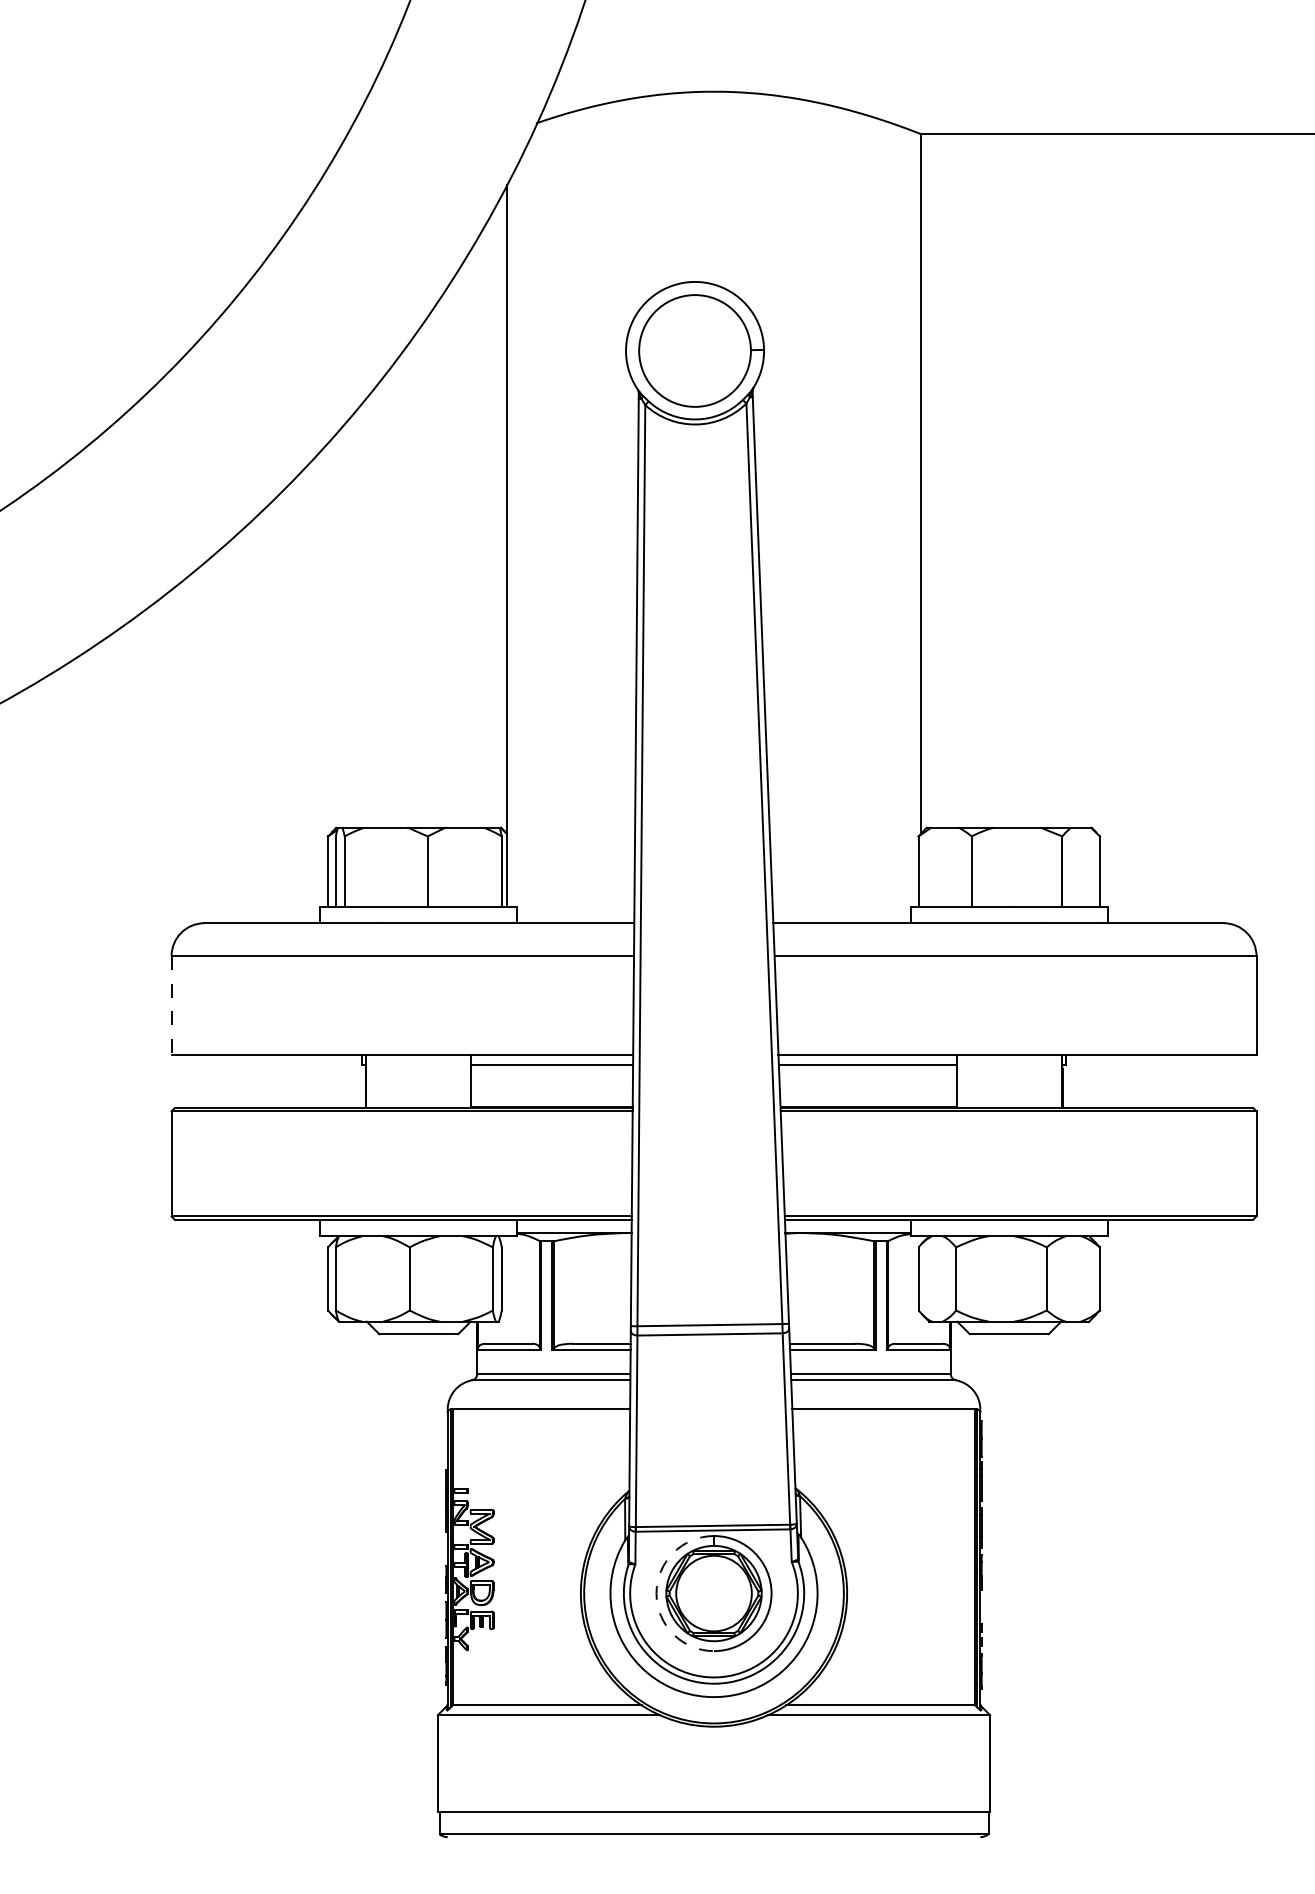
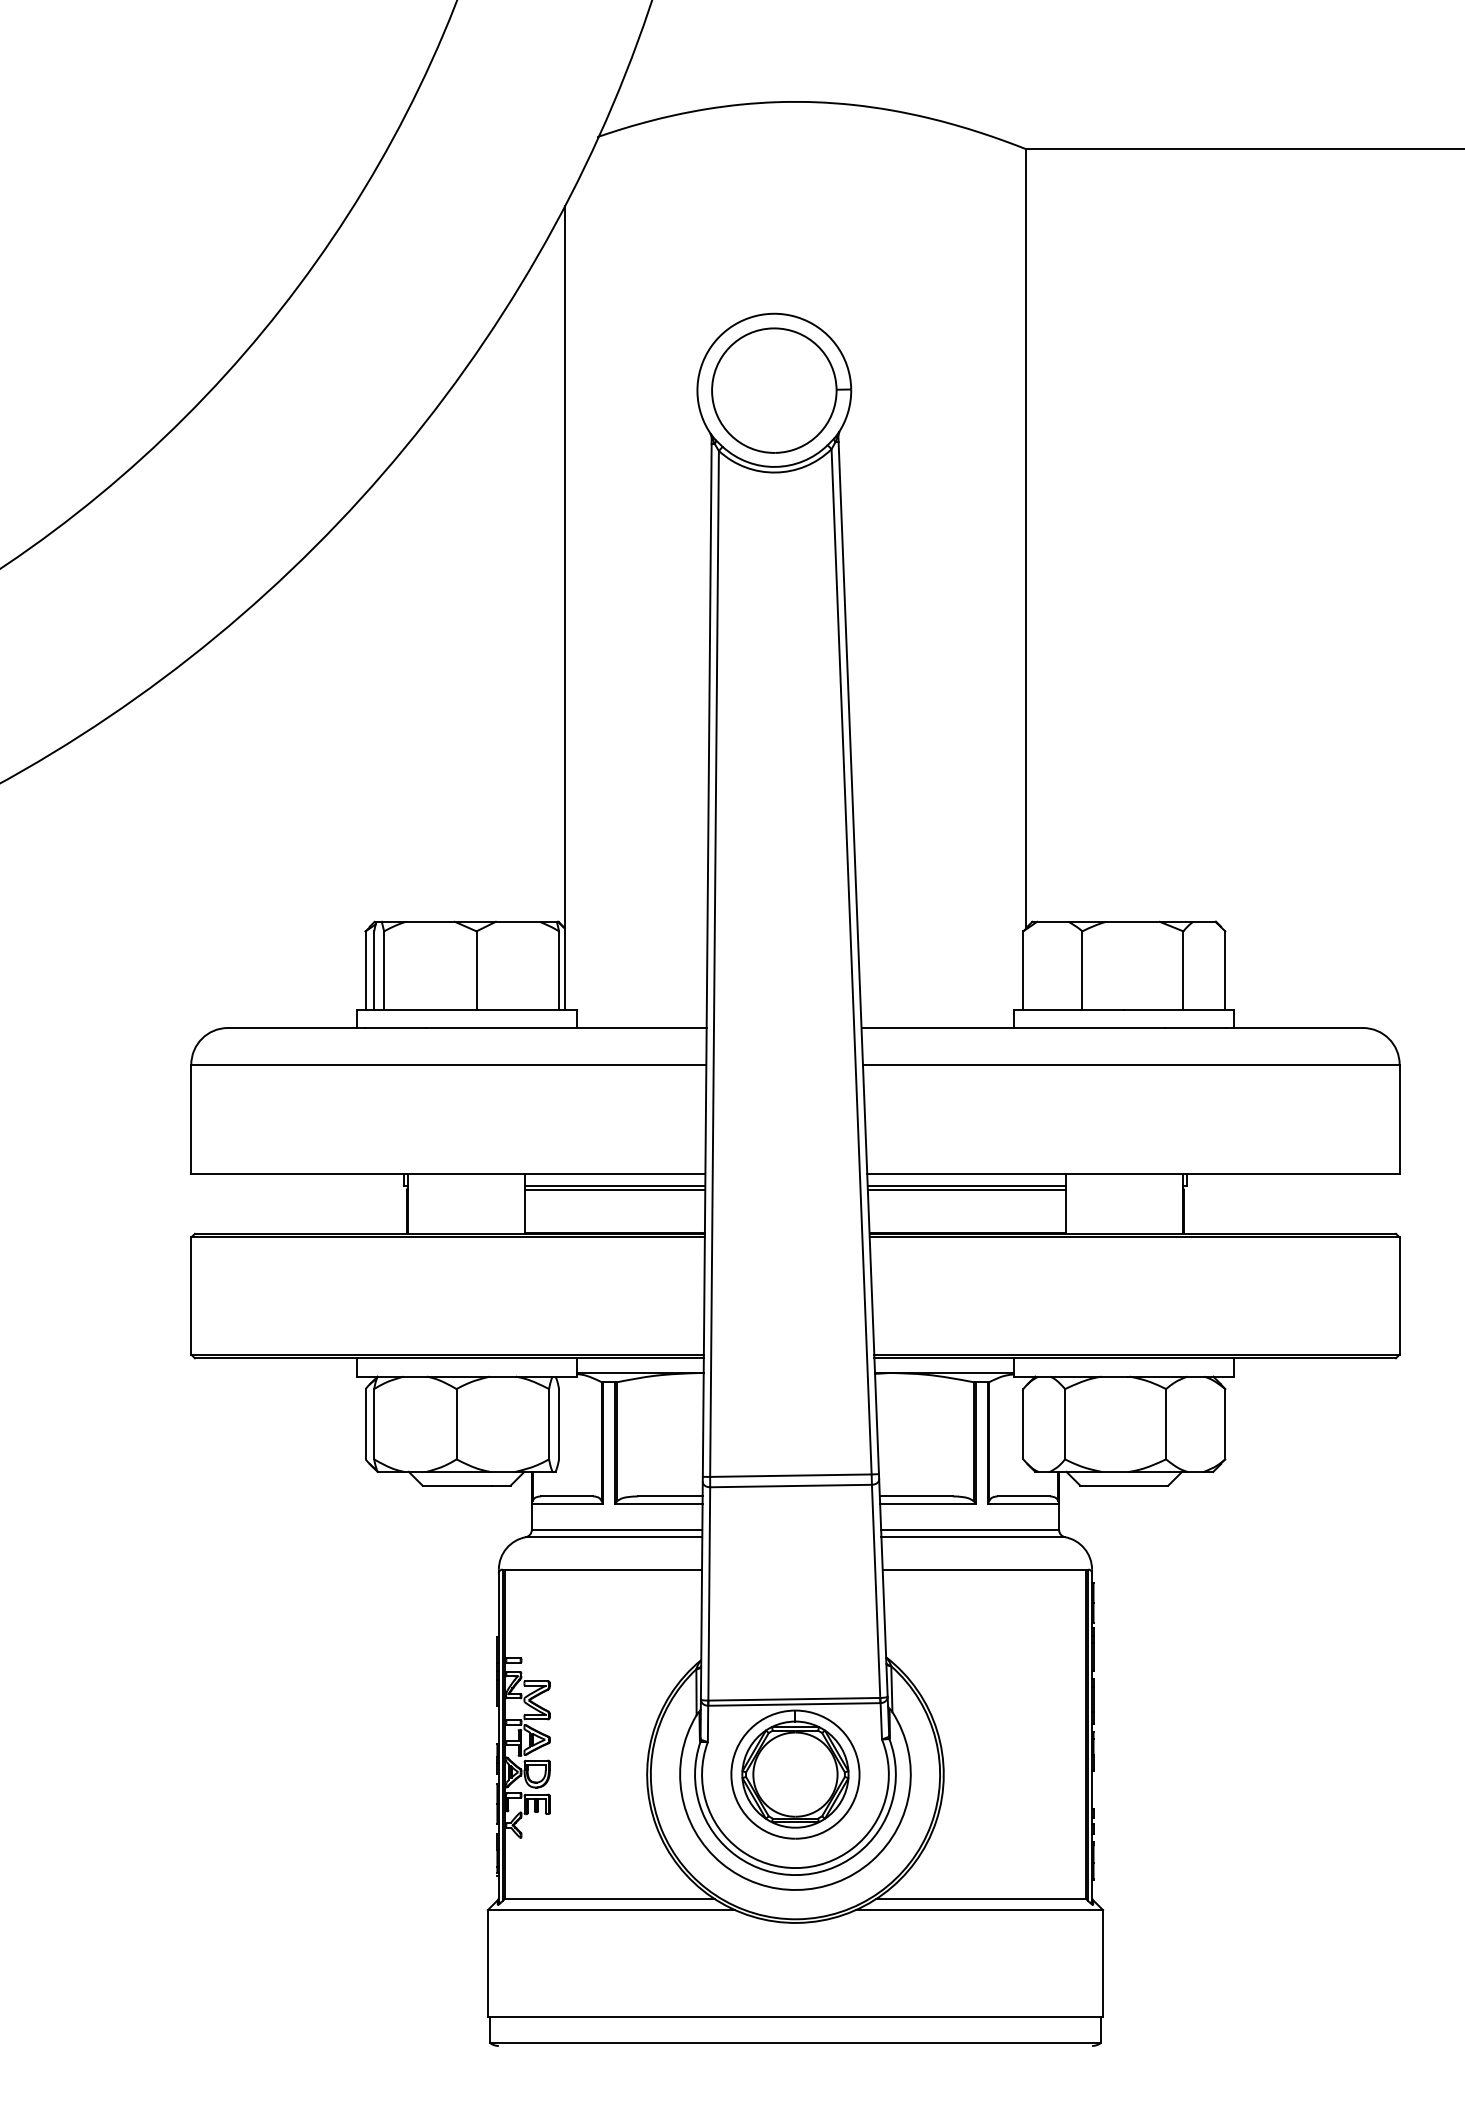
line: (171, 1005) -> (191, 1119), dashed -> solid
line: (552, 1068) -> (615, 1189), added
line: (867, 1068) -> (966, 1189), added
arc: (656, 1593) -> (731, 1774), dashed -> solid

